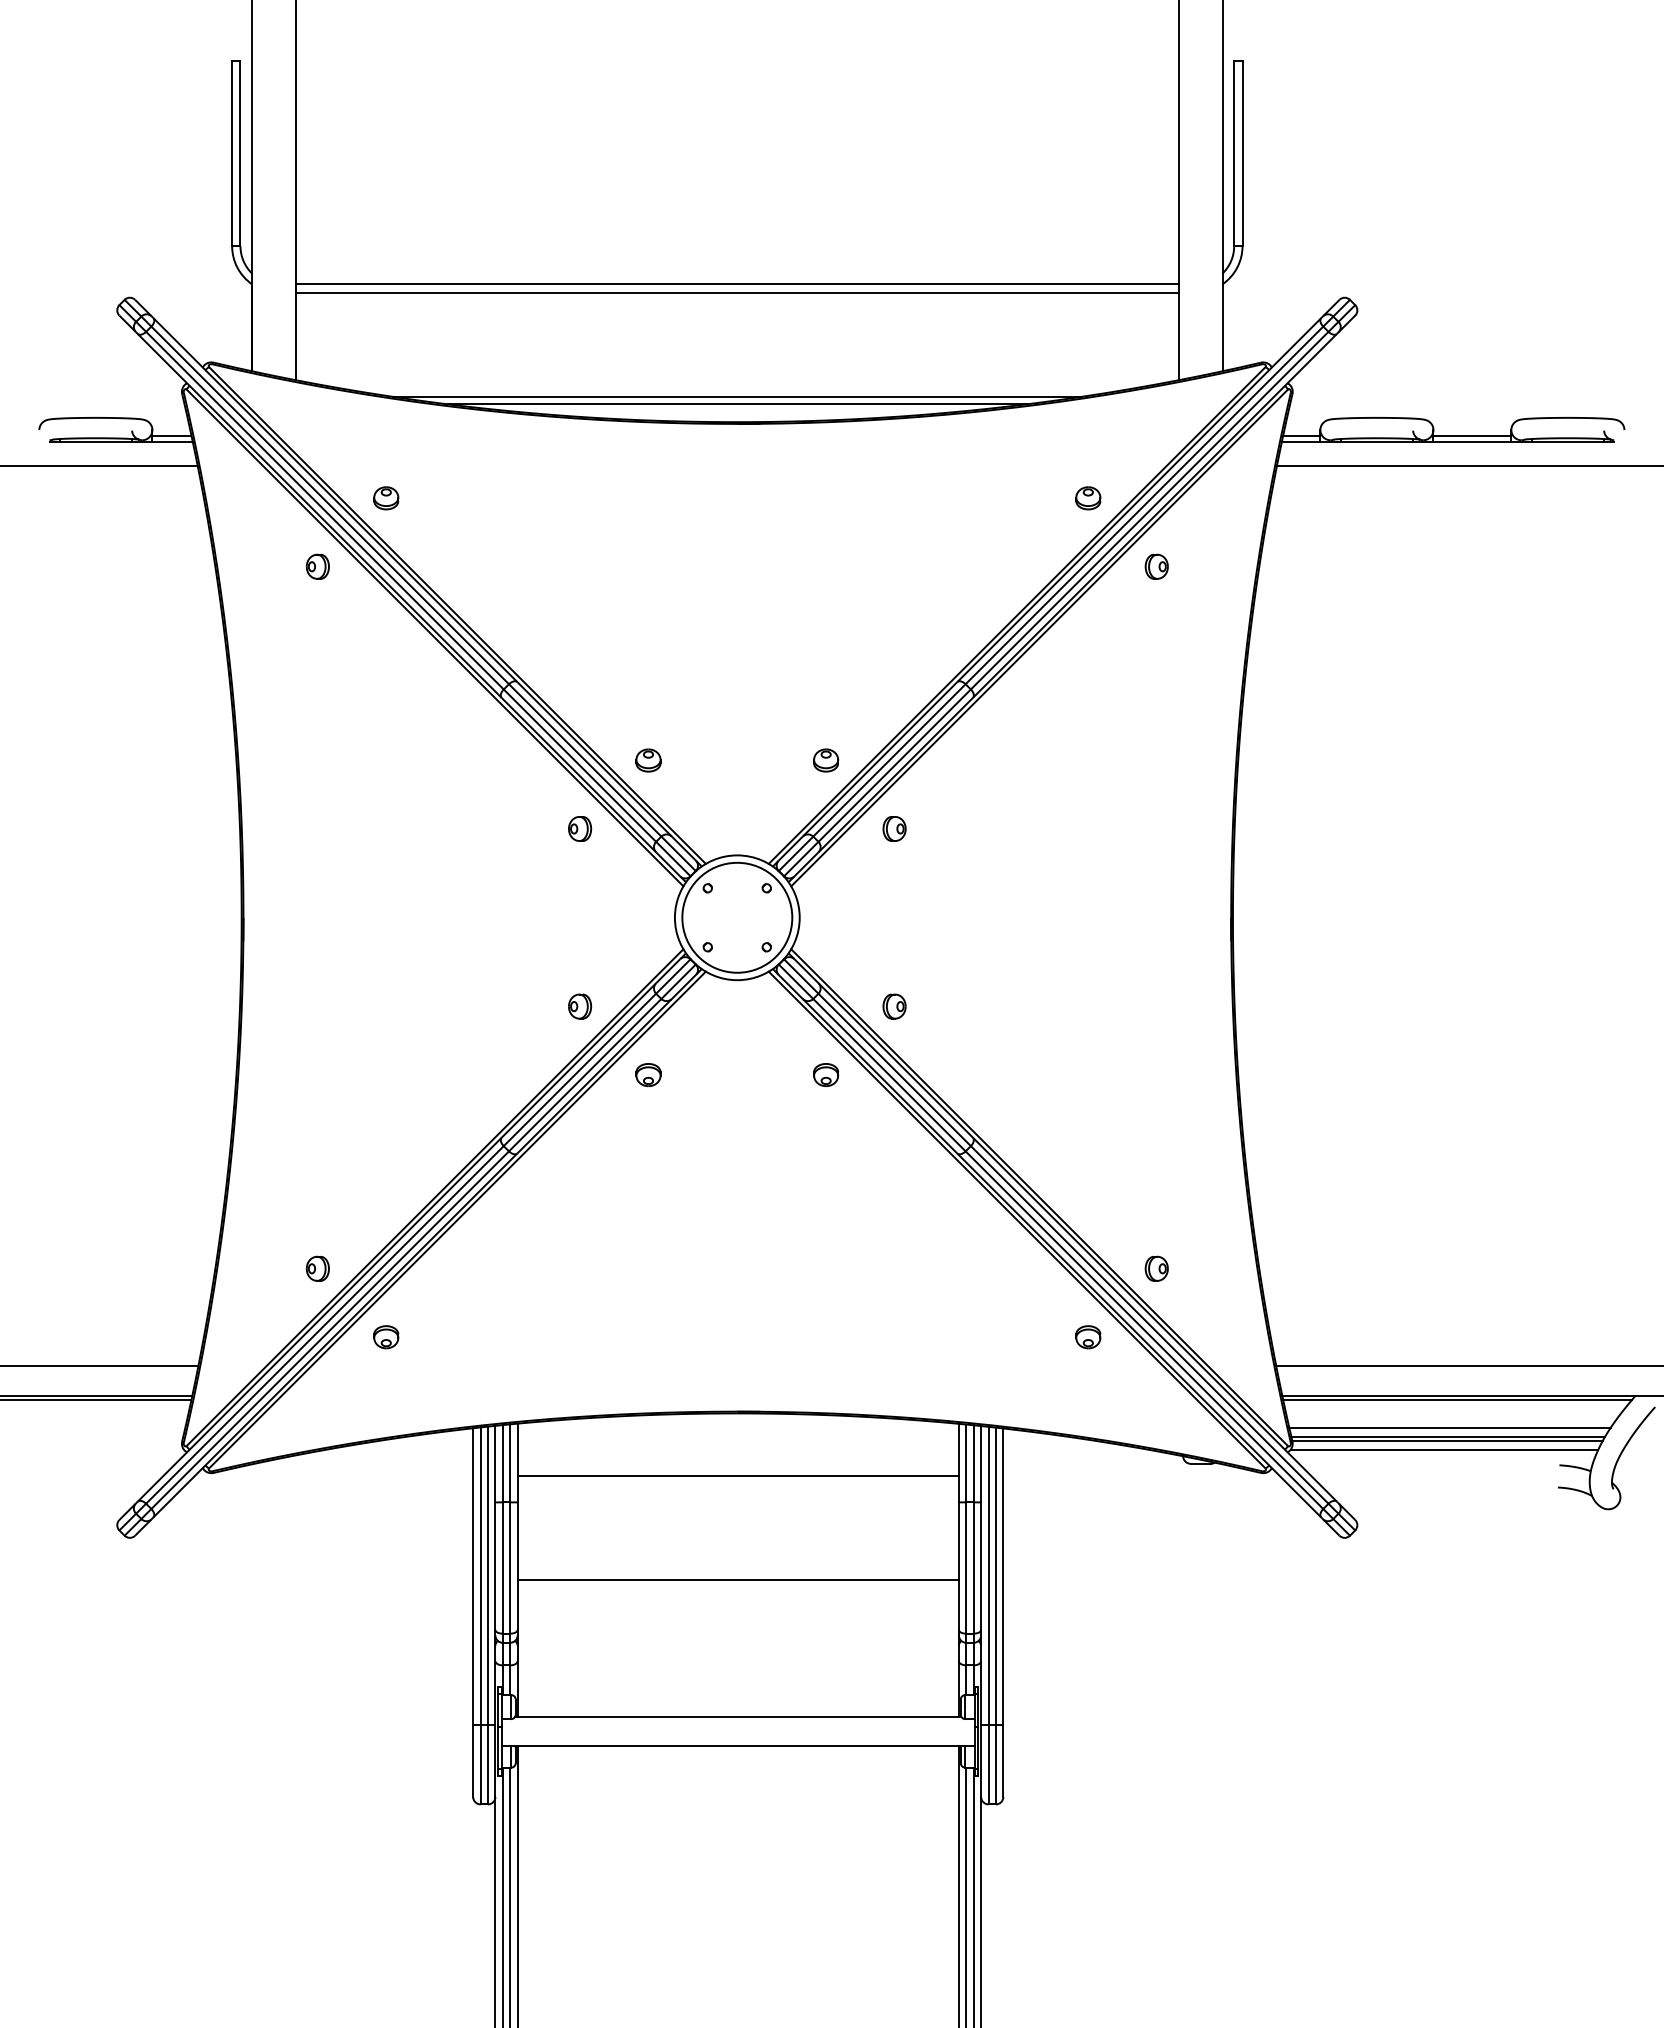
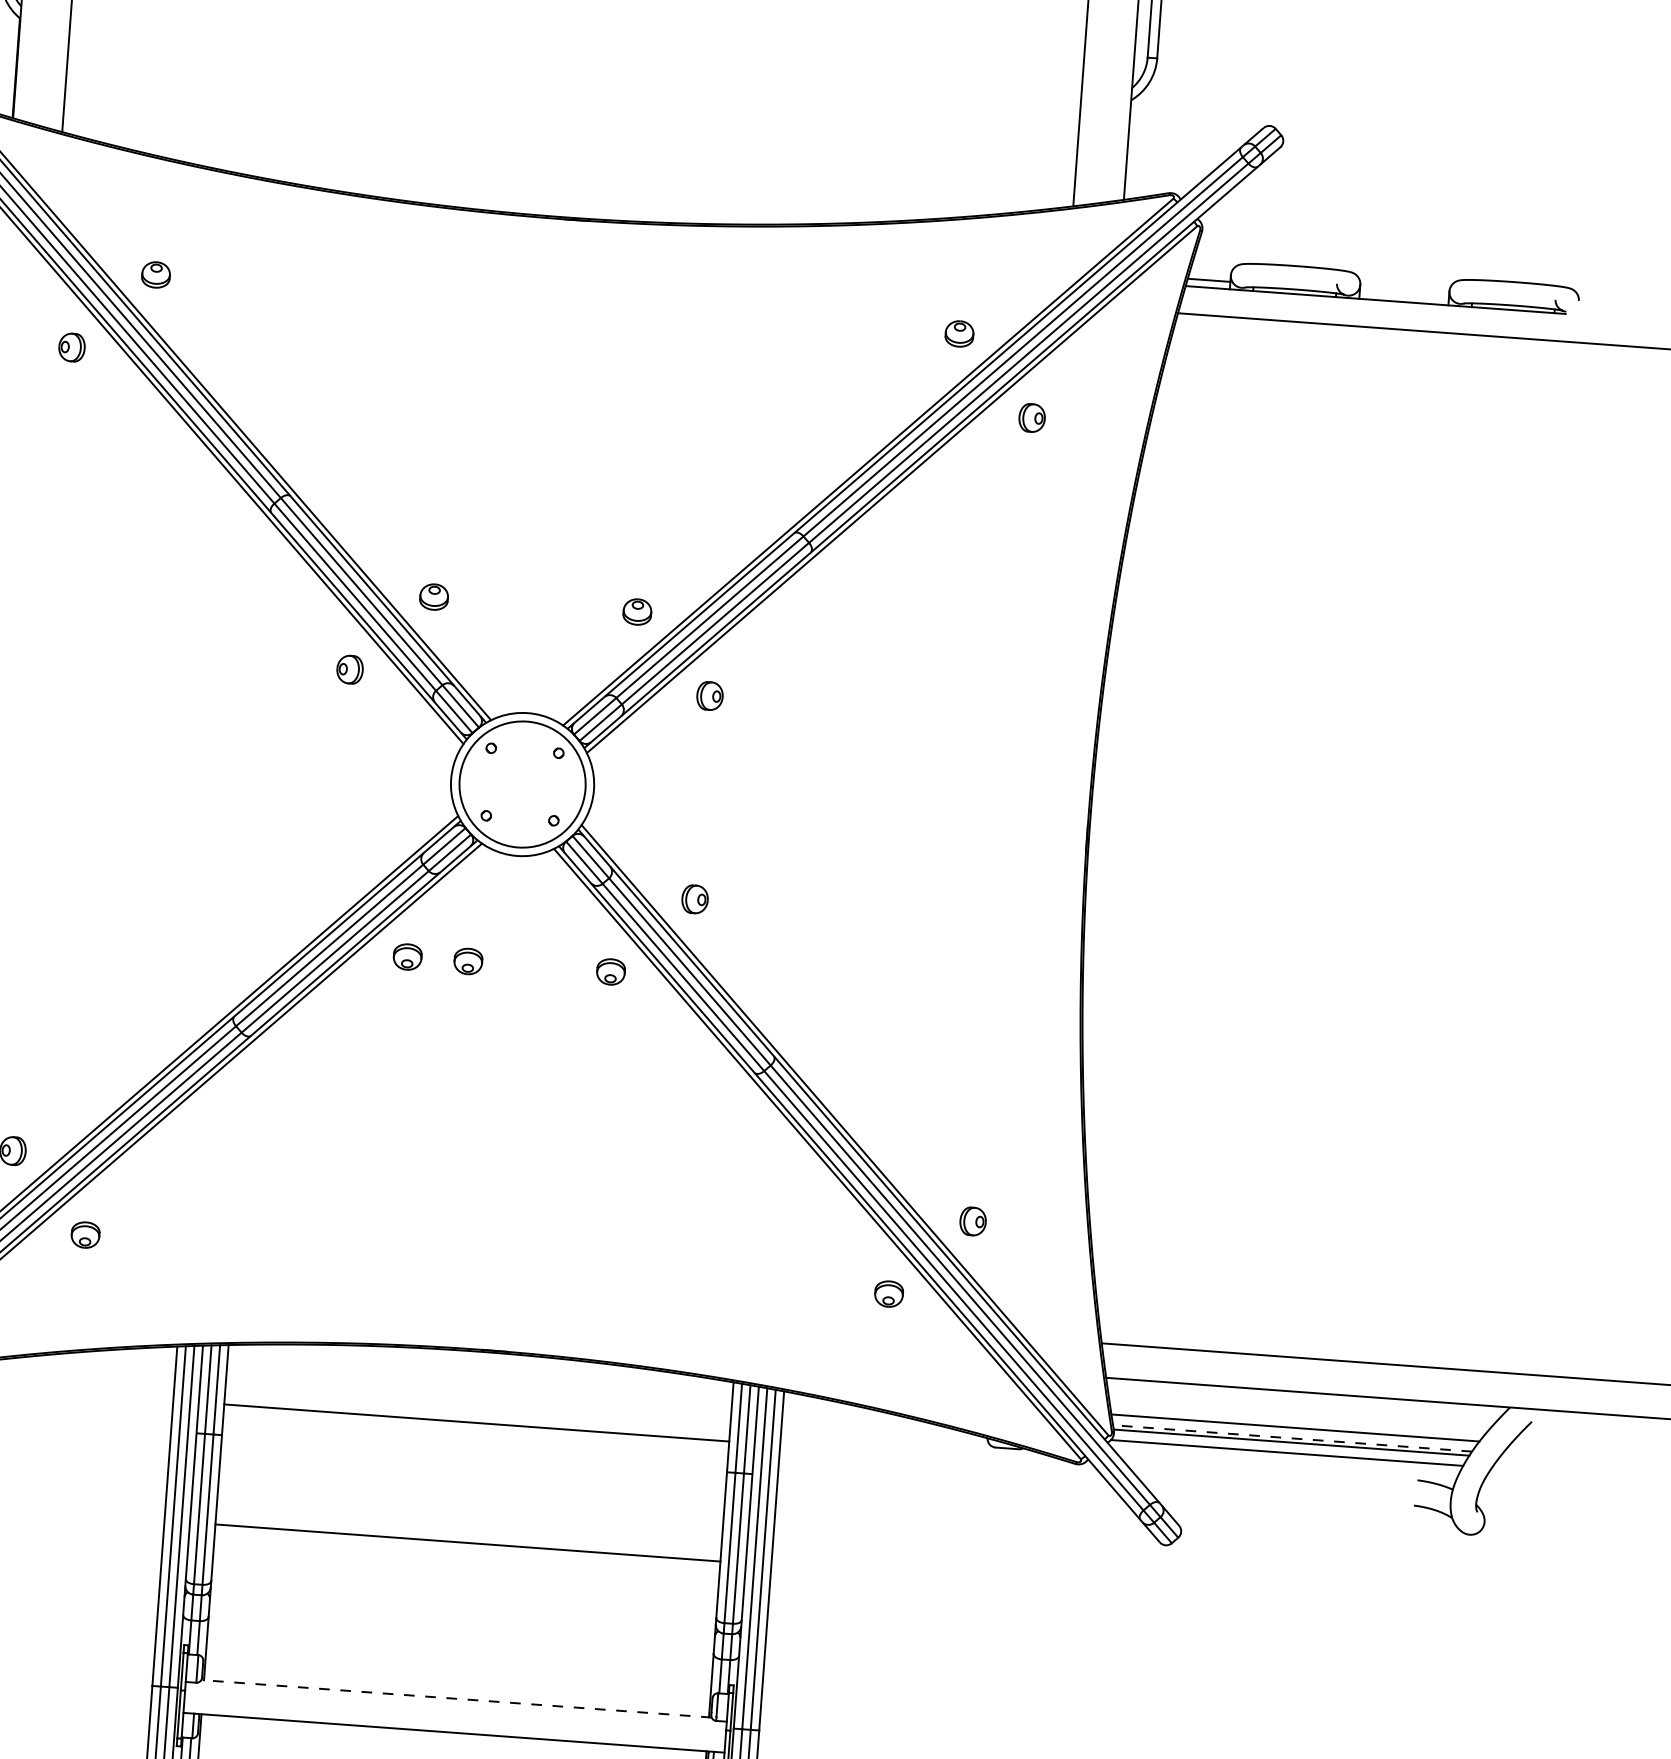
line: (737, 284) -> (576, 59), removed
line: (737, 292) -> (575, 68), removed
line: (737, 396) -> (566, 187), removed
line: (737, 404) -> (565, 197), removed
line: (1472, 435) -> (1404, 294), removed
part: (580, 1006) -> (335, 872), removed
part: (701, 1074) -> (468, 960), added
line: (1457, 1399) -> (1306, 1396), removed
line: (1448, 1436) -> (1292, 1438), solid -> dashed
line: (738, 1716) -> (456, 1698), solid -> dashed

